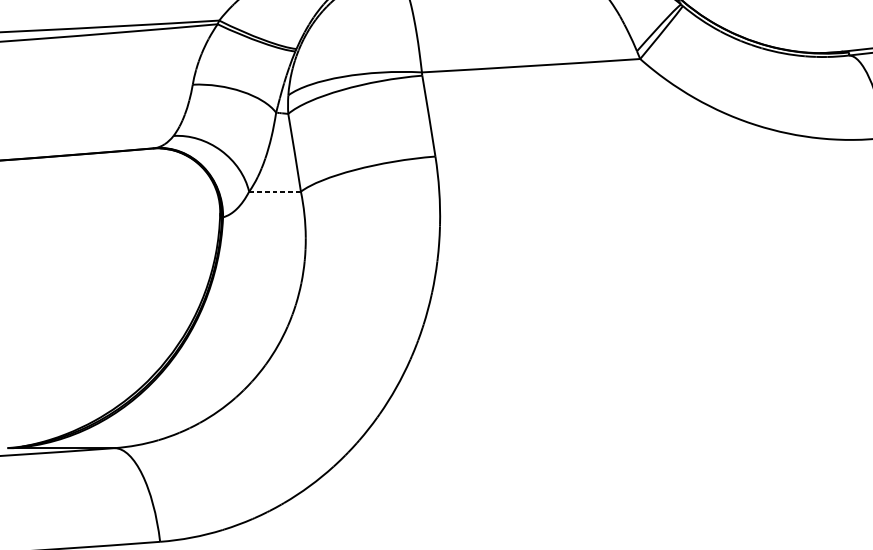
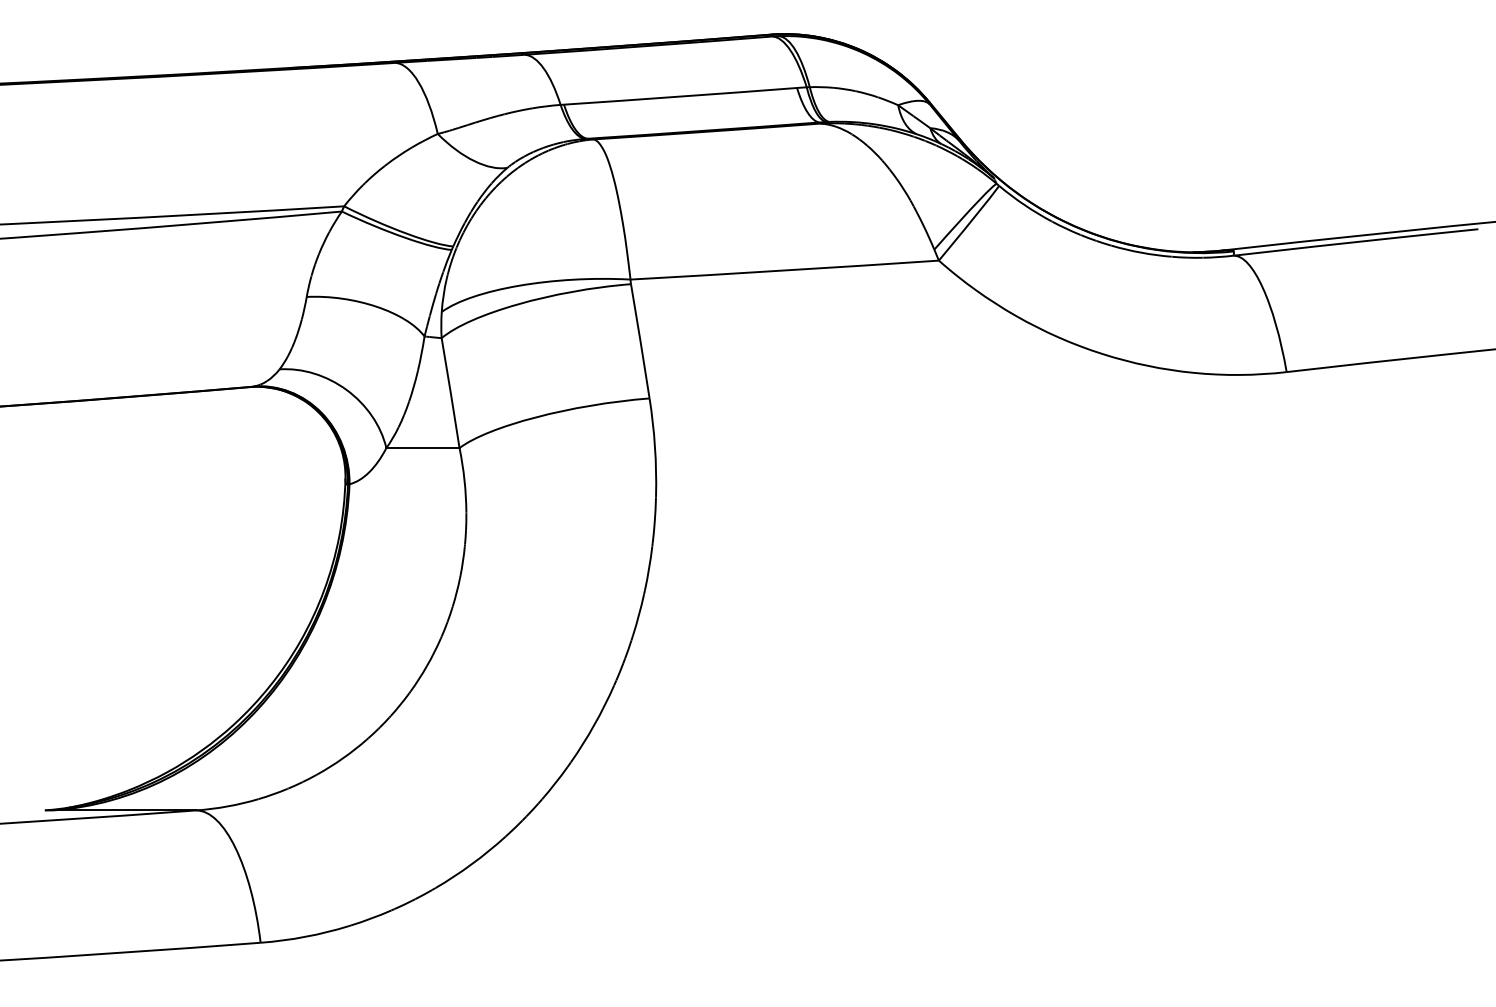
line: (274, 191) -> (422, 448), dashed -> solid

